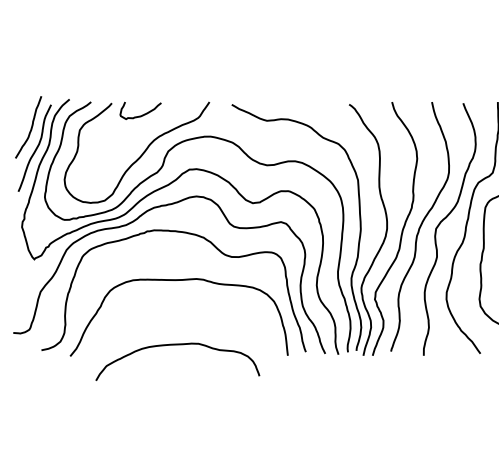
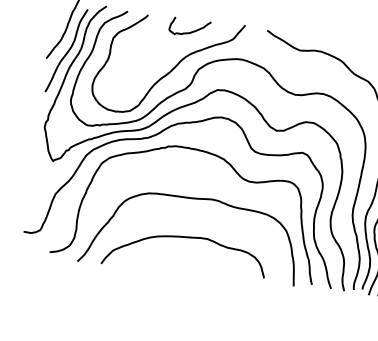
curve: (142, 114) -> (191, 31), moved
curve: (177, 345) -> (186, 238), moved

